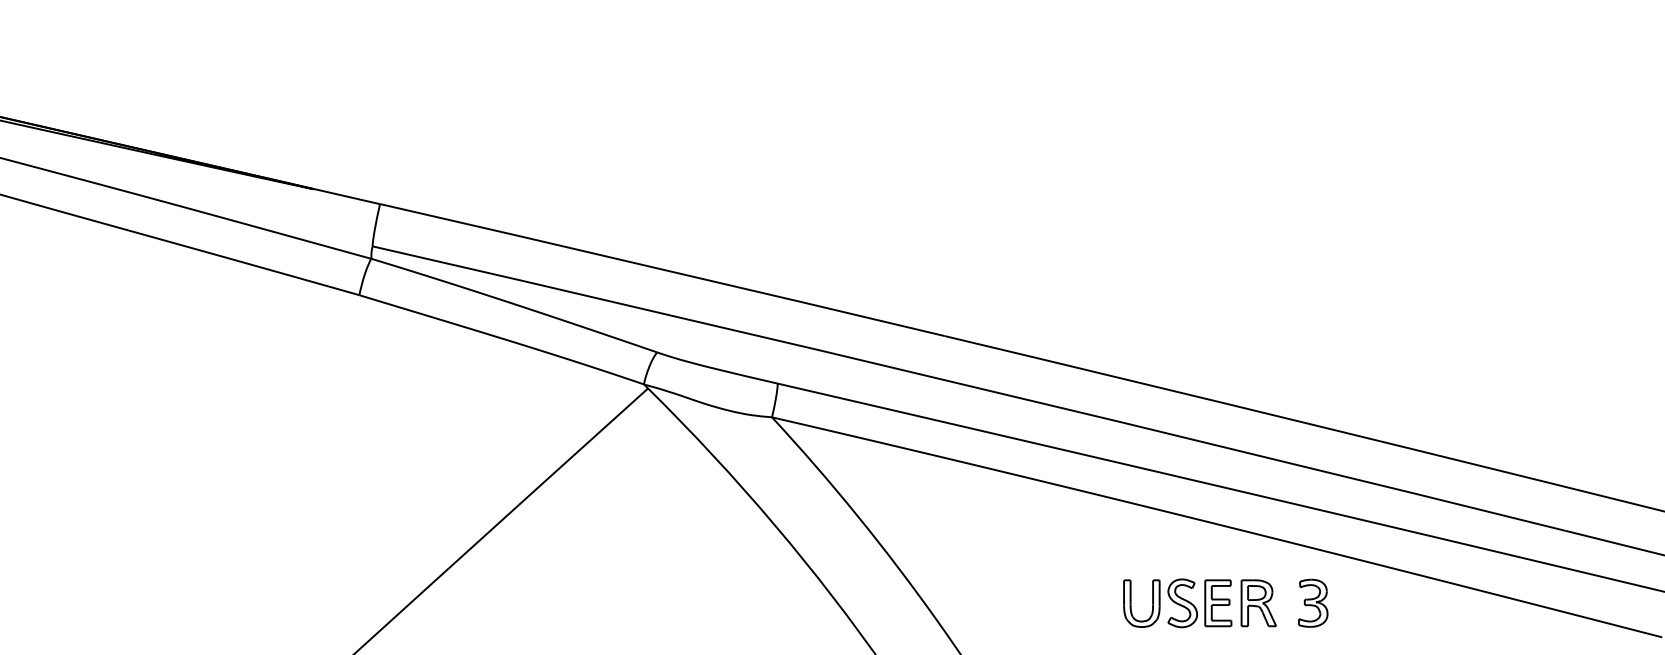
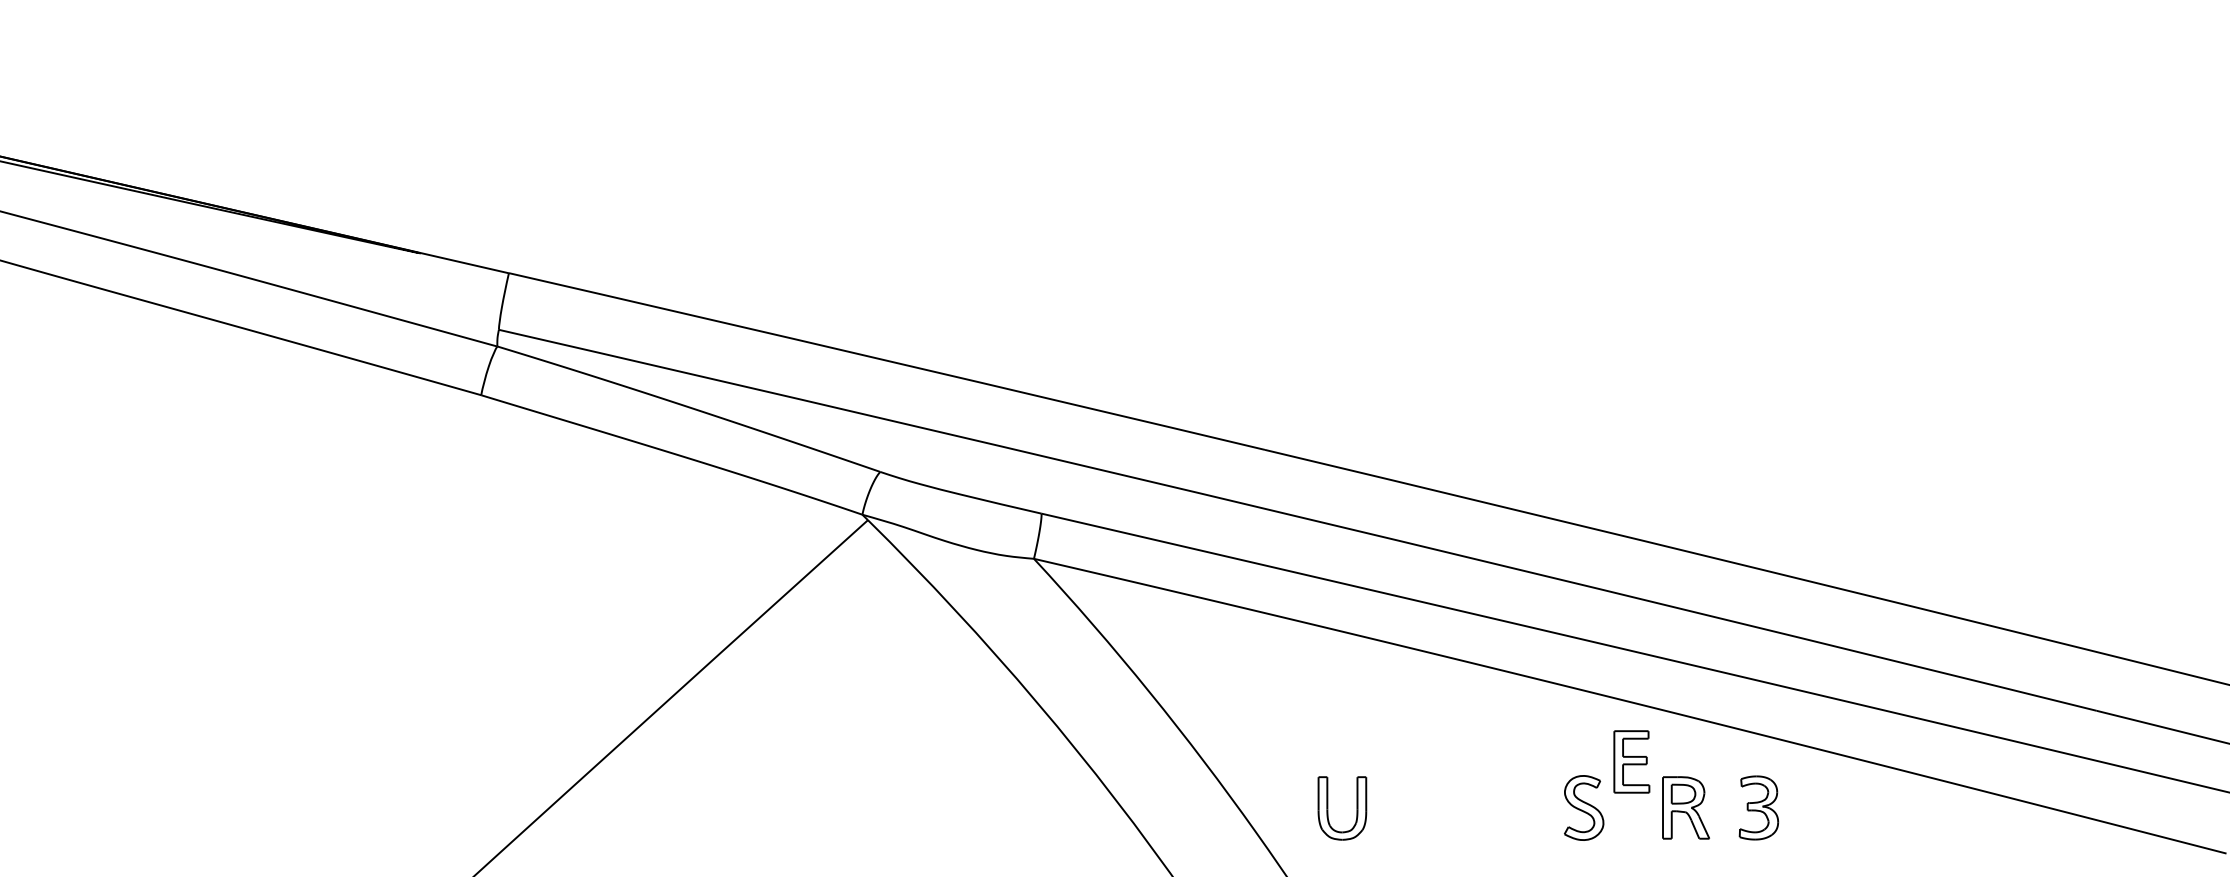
part: (1218, 602) -> (1631, 761), moved
part: (1131, 603) -> (1328, 808), moved

